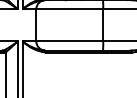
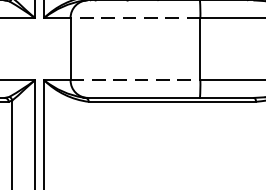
line: (69, 9) -> (134, 18), solid -> dashed
line: (70, 41) -> (136, 80), solid -> dashed

